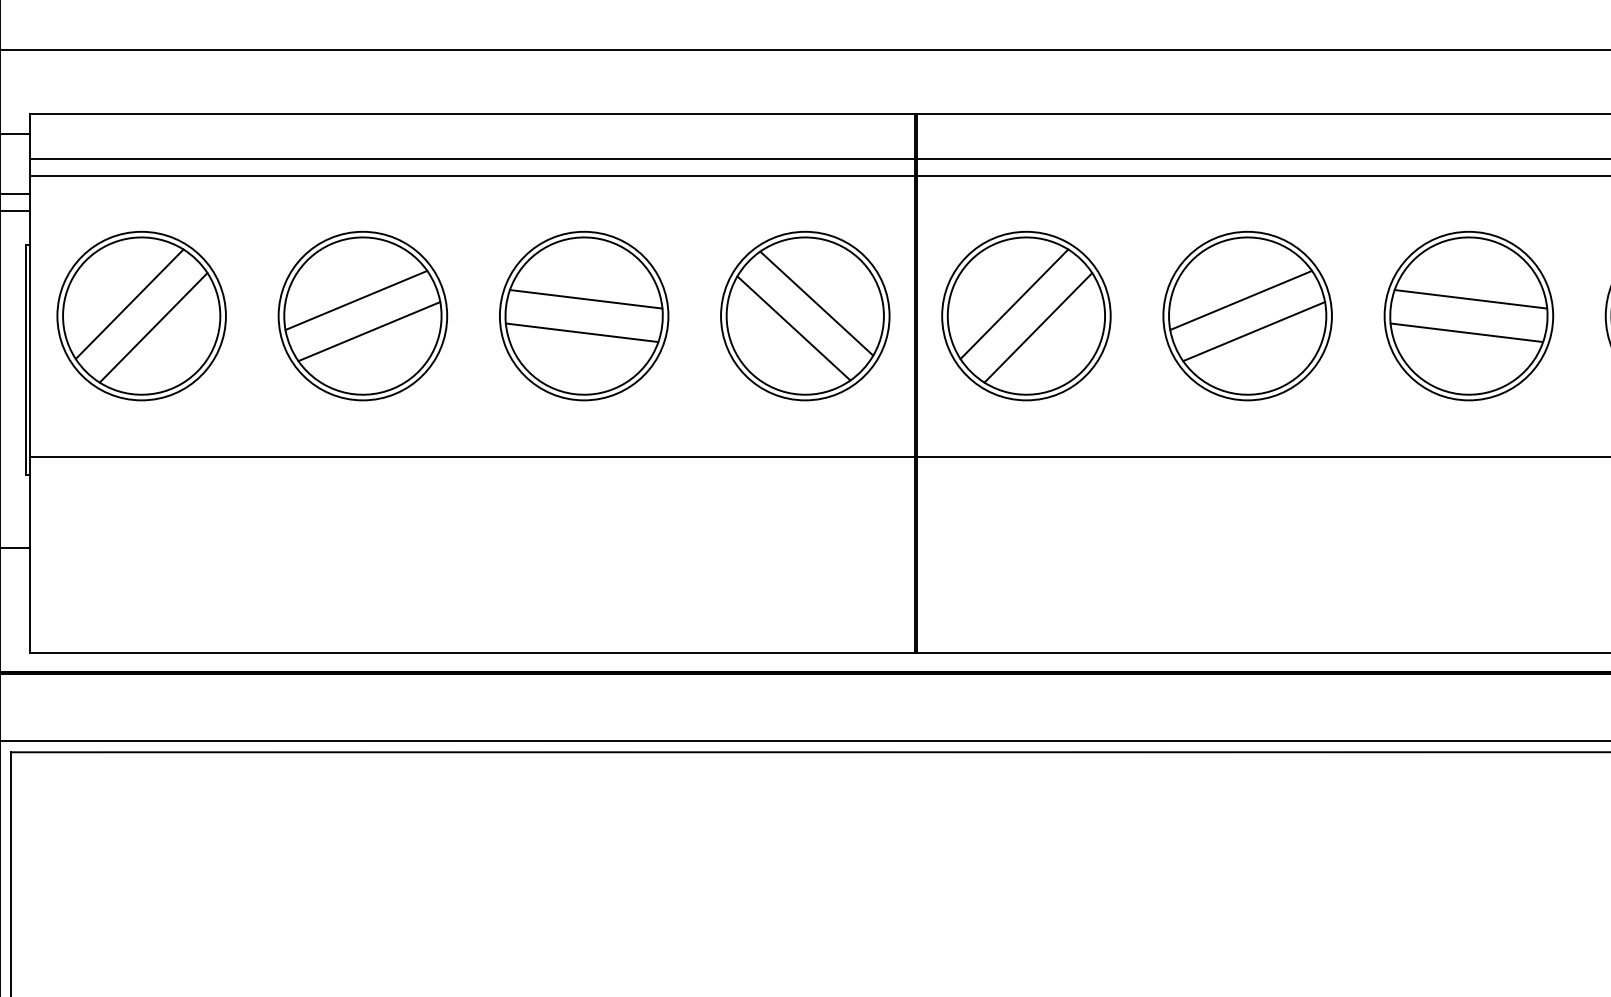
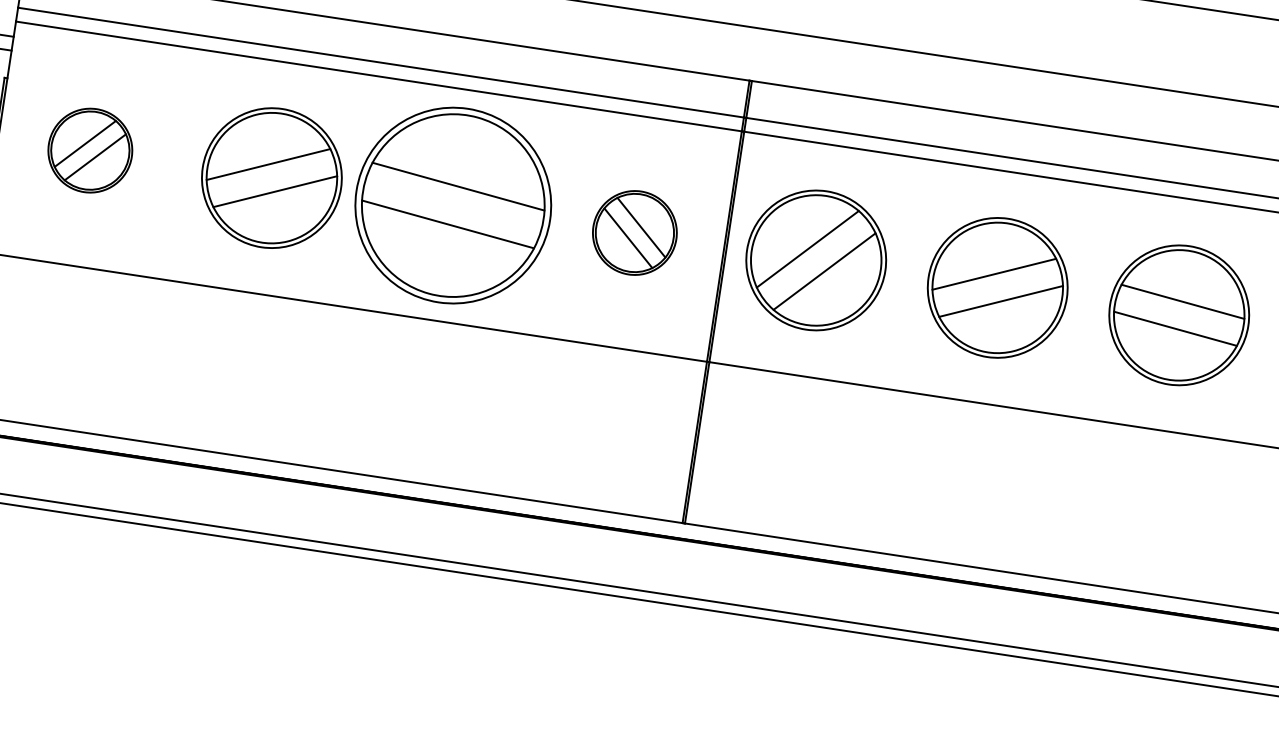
part: (141, 315) -> (90, 150), size x0.6
part: (584, 315) -> (453, 205), size x1.4
part: (805, 315) -> (635, 232), size x0.6

